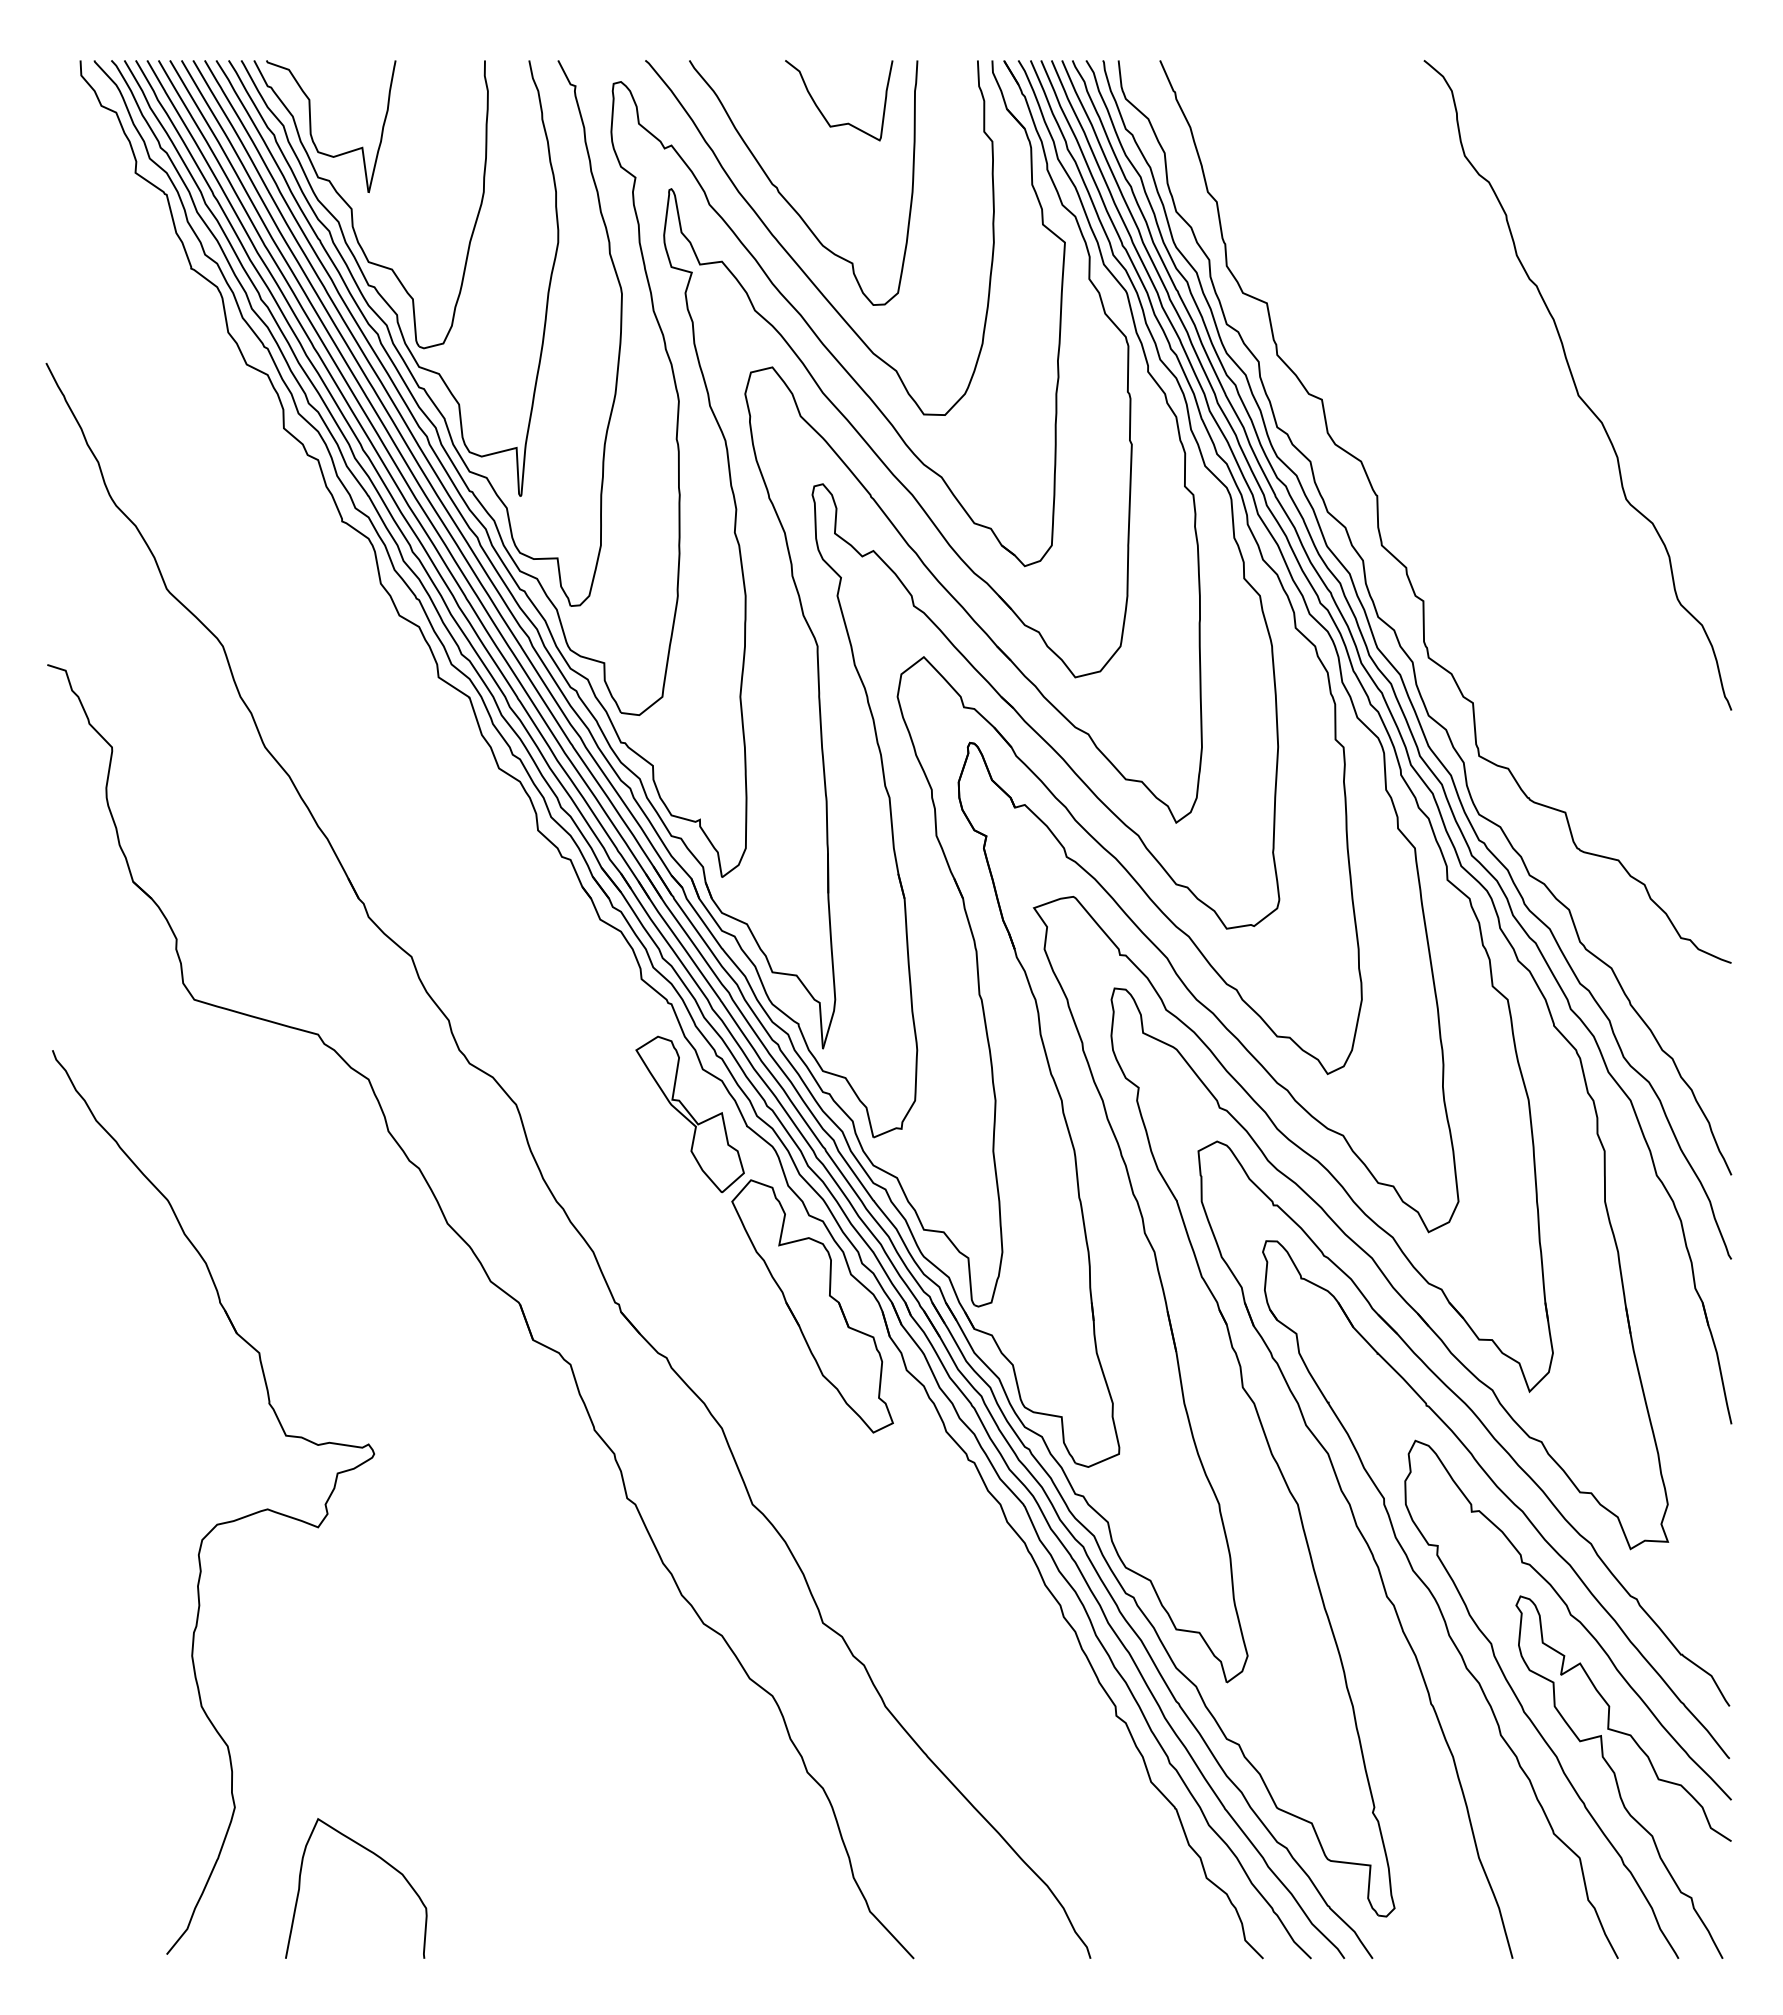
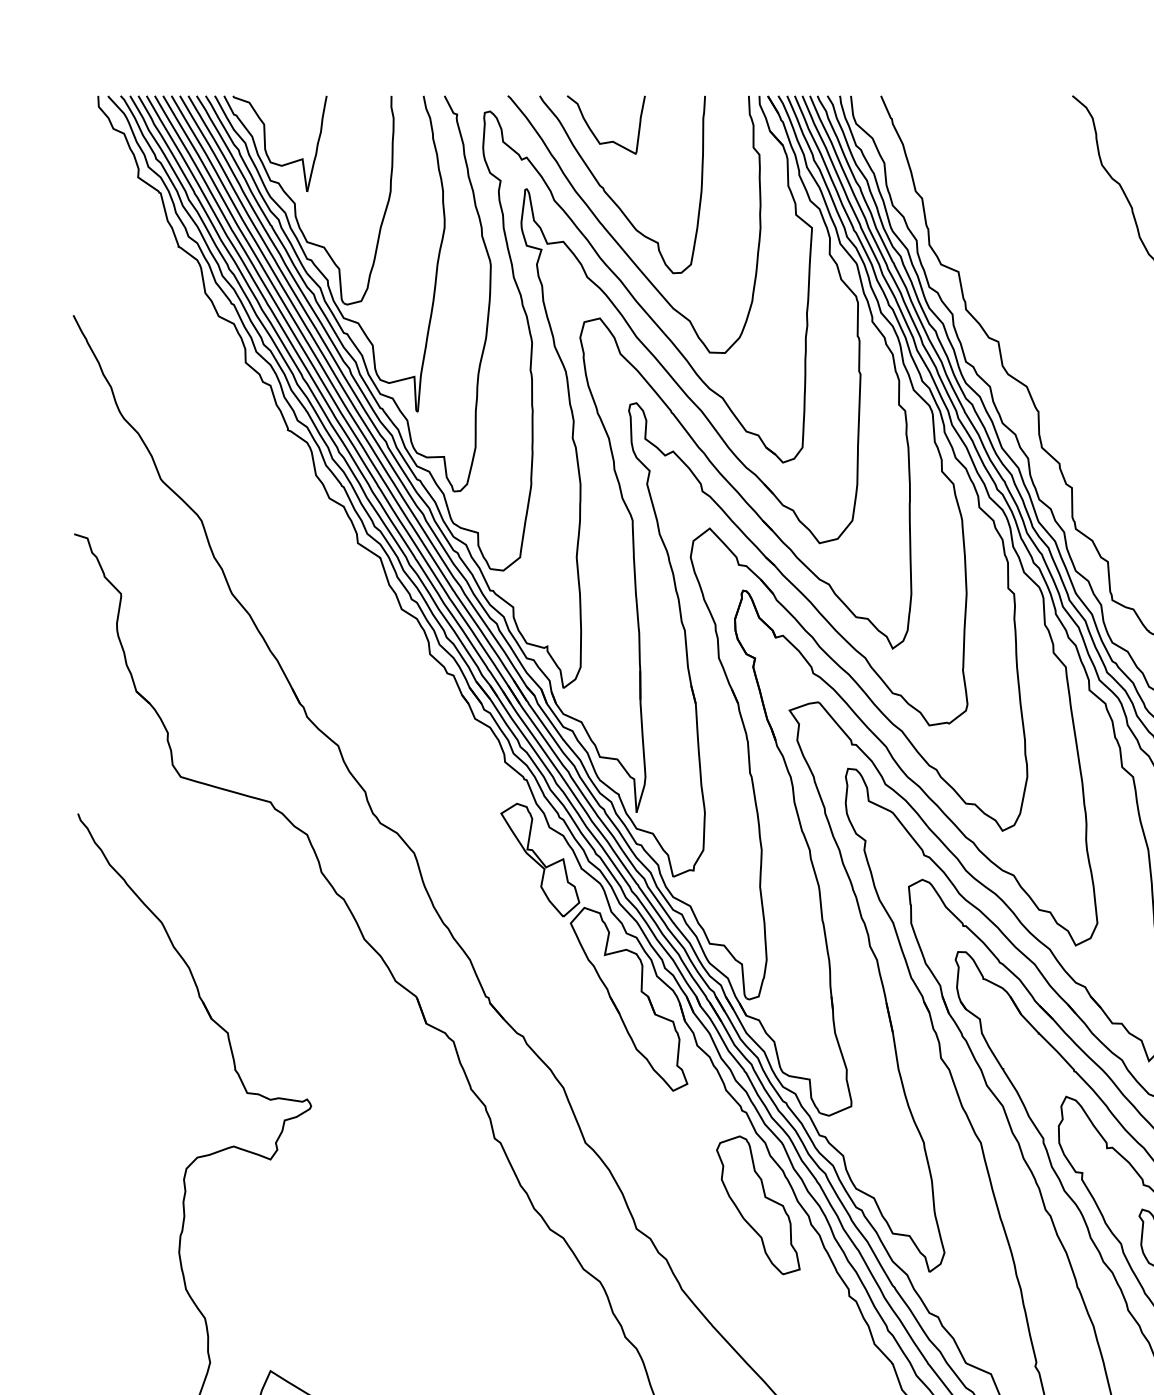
curve: (822, 112) -> (594, 133), moved
part: (990, 1590) -> (758, 1205), added

